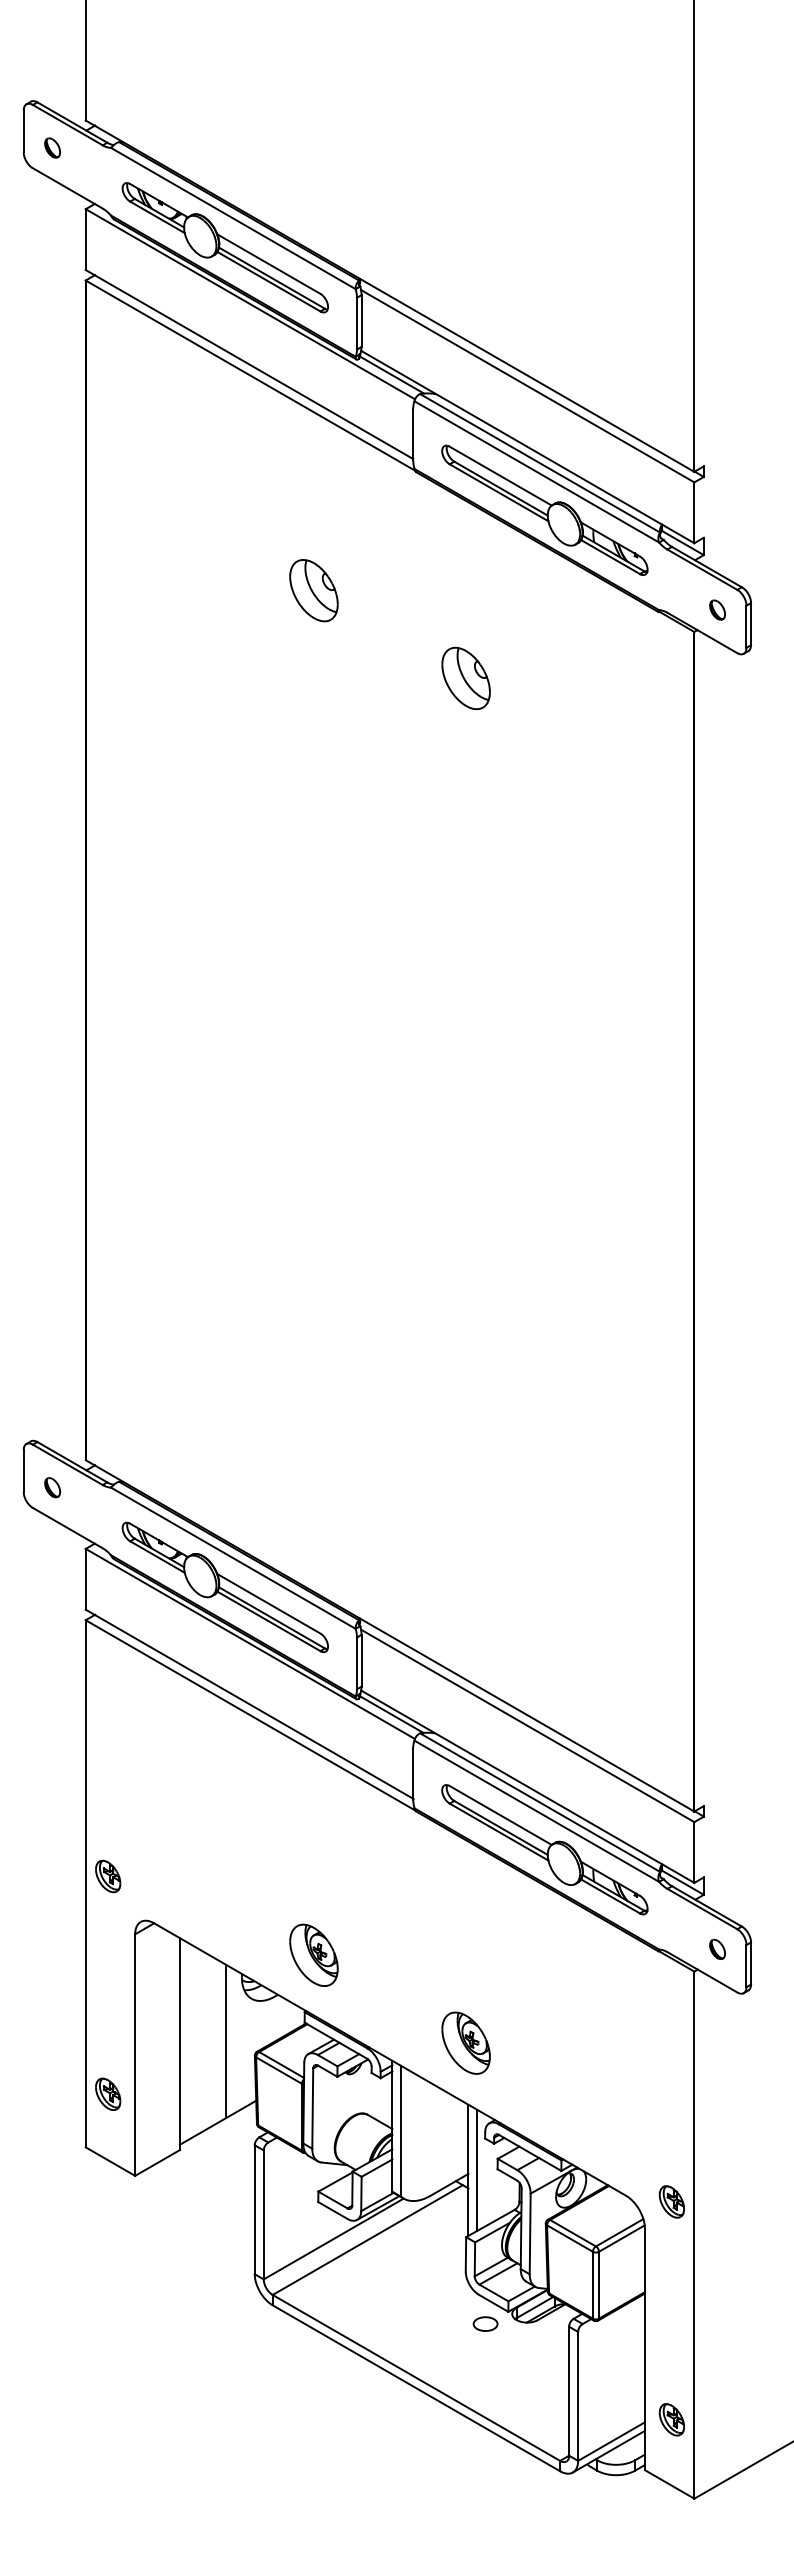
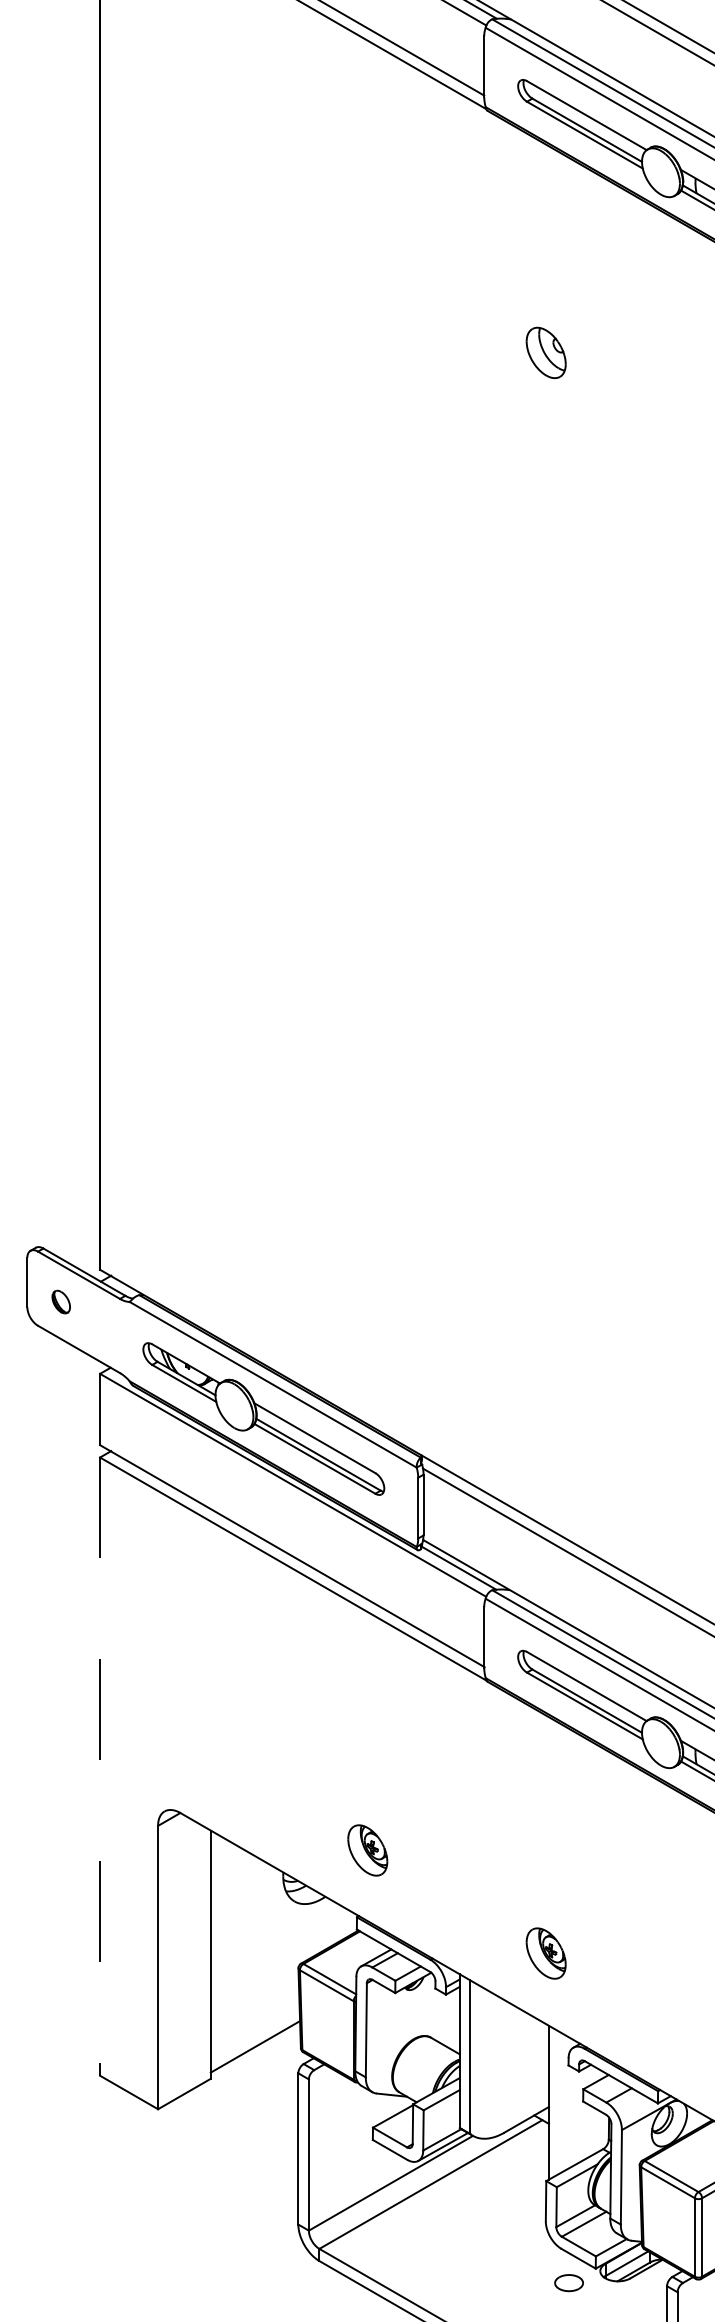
part: (313, 590) -> (367, 249), removed
part: (465, 678) -> (545, 352), size x0.7
part: (108, 1876) -> (126, 1758), removed
line: (85, 1883) -> (99, 1766), solid -> dashed
part: (313, 1954) -> (367, 1849), size x0.7
line: (225, 2041) -> (264, 1951), removed
part: (465, 2042) -> (545, 1952), size x0.7
part: (108, 2093) -> (126, 2012), removed
line: (477, 2169) -> (559, 2101), removed

